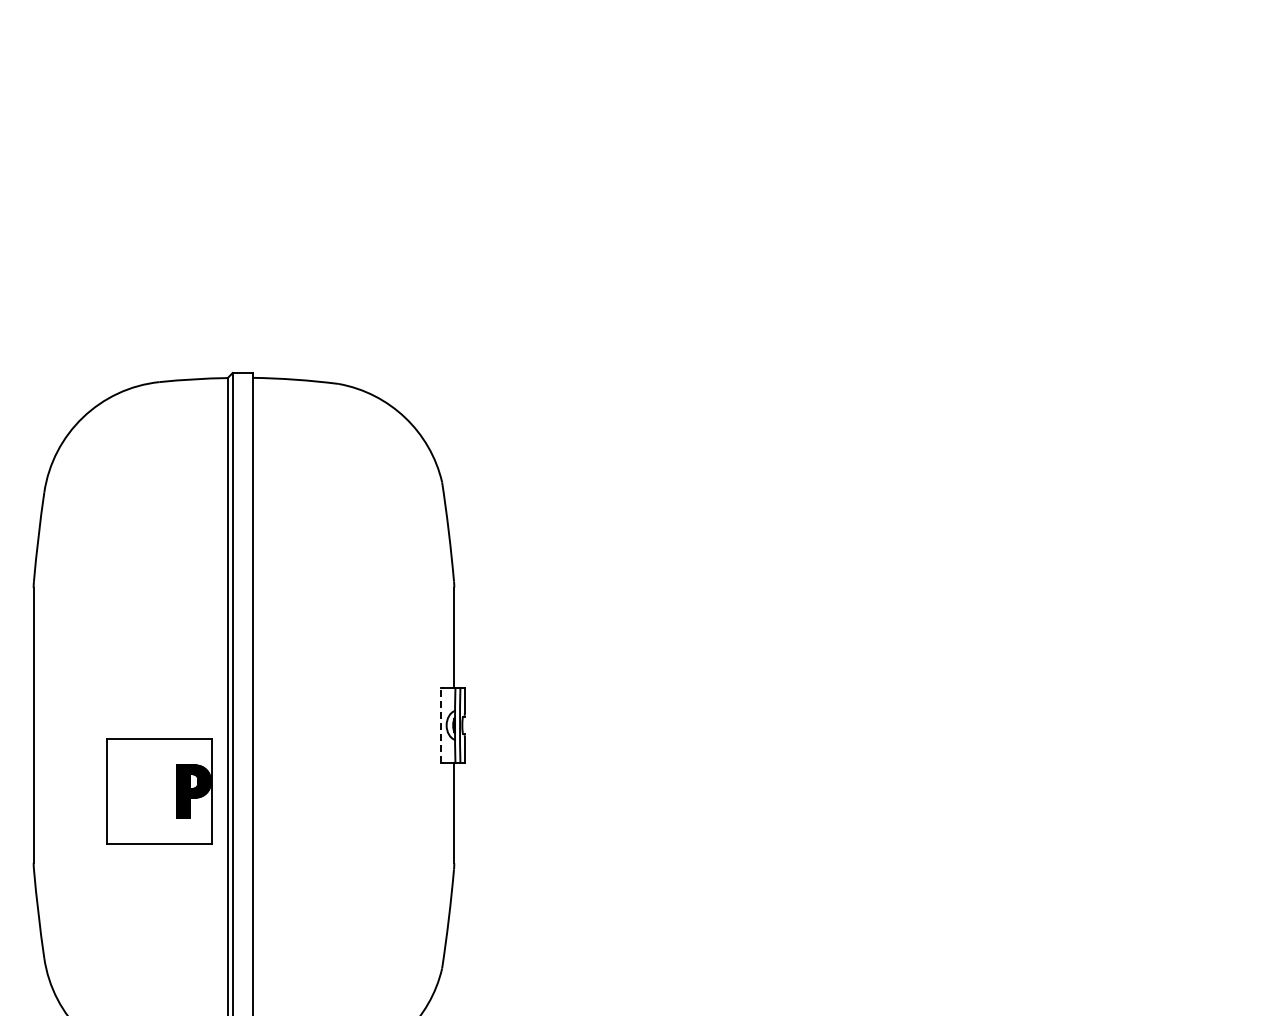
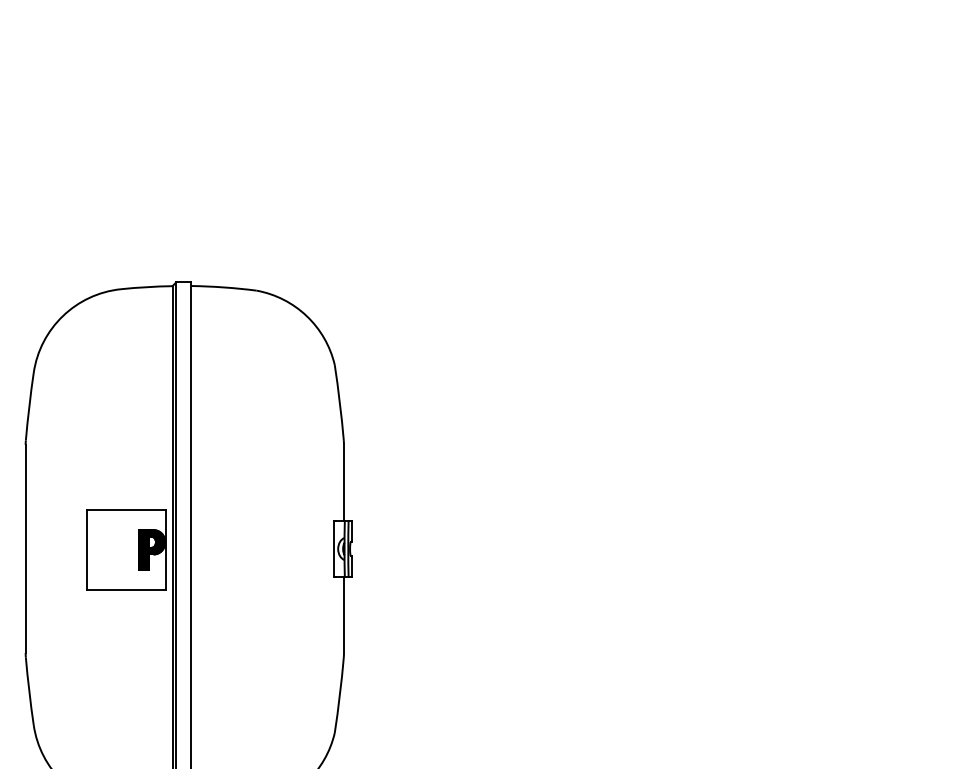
line: (440, 724) -> (333, 548), dashed -> solid
part: (159, 791) -> (126, 549), moved

